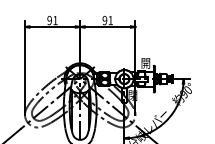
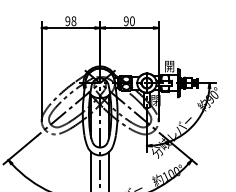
text: (55, 20) -> (73, 21), 91 -> 98
text: (110, 20) -> (132, 21), 91 -> 90

